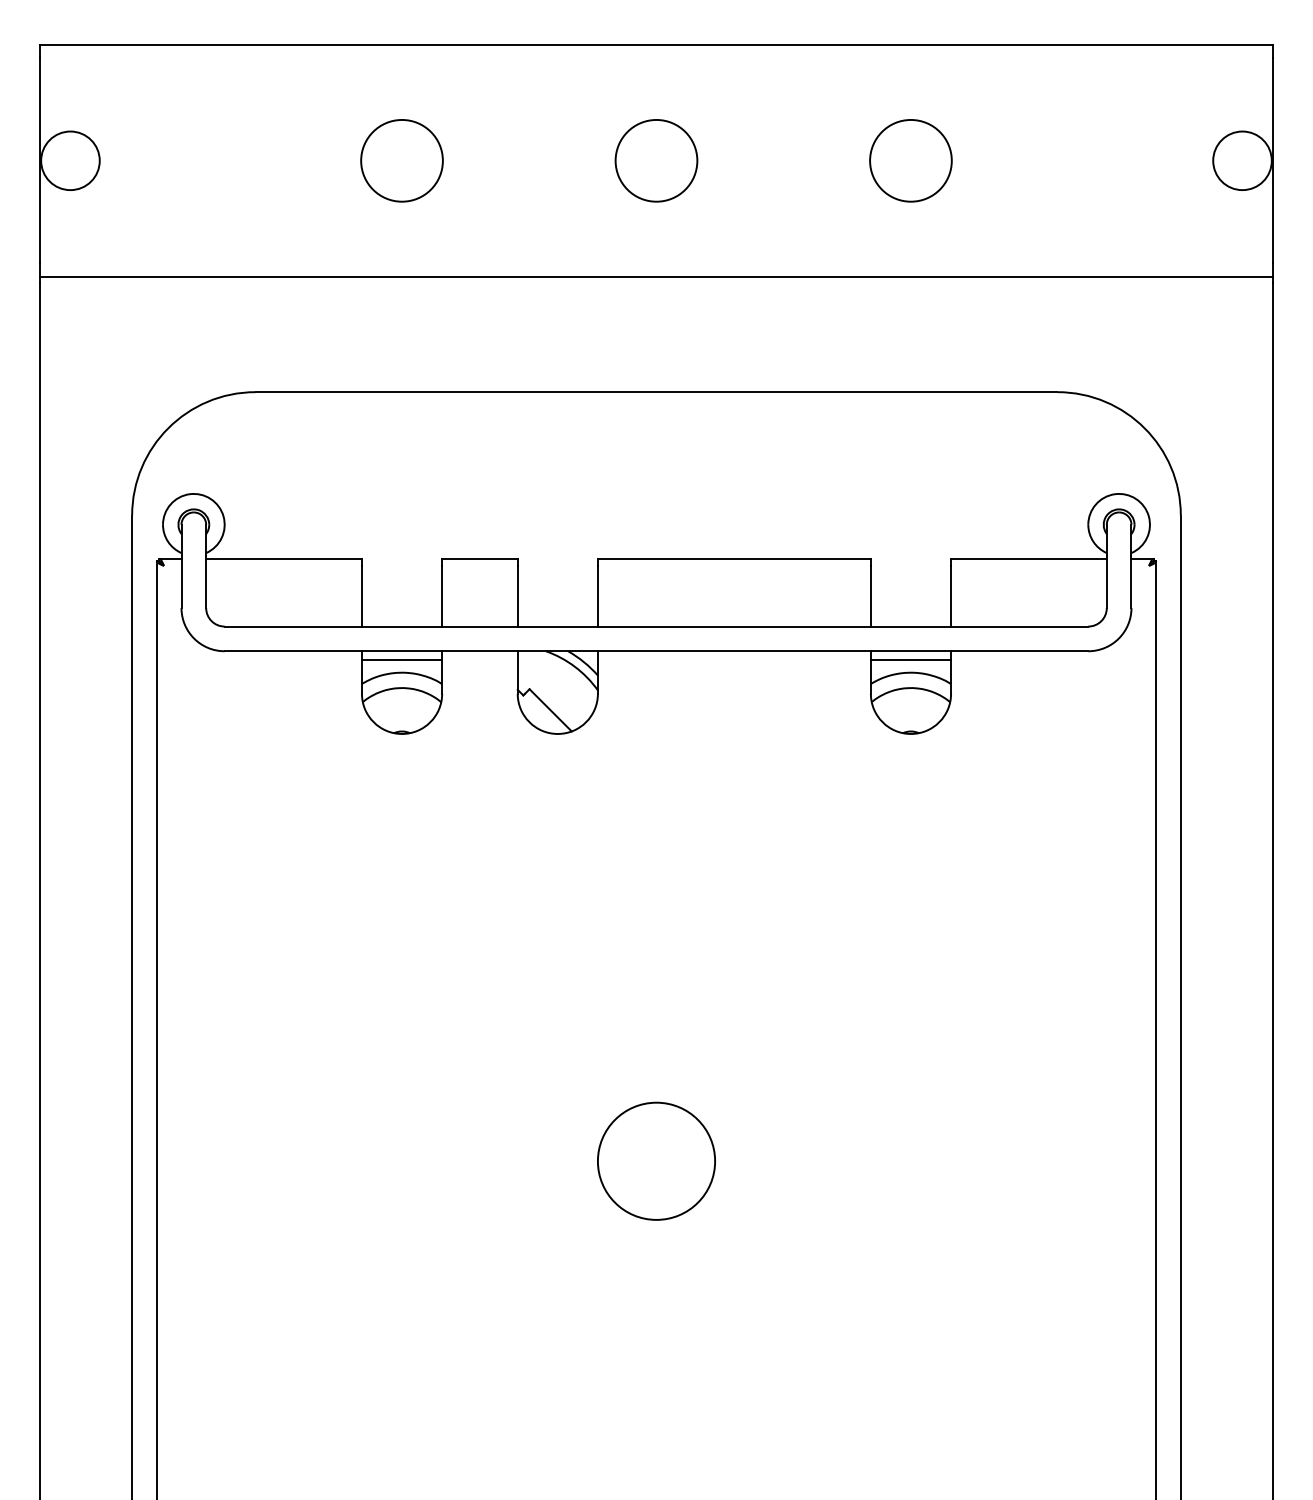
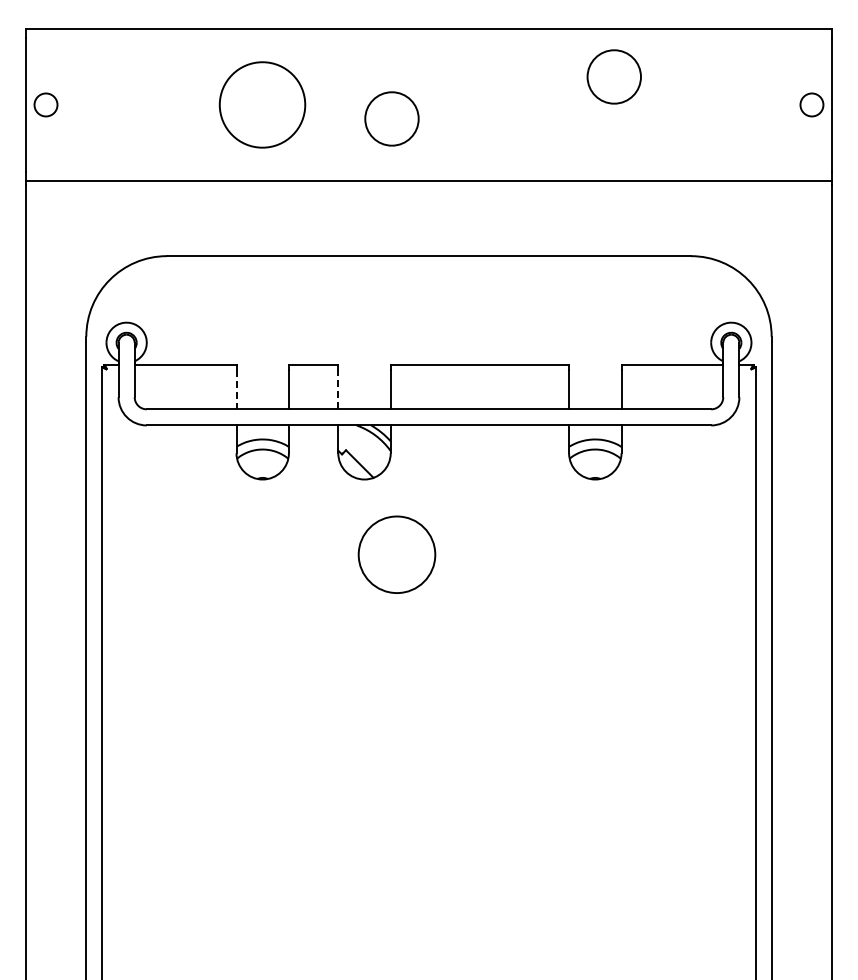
circle: (69, 160) -> (45, 104), size x0.6
circle: (401, 160) -> (262, 104), size x1.6
circle: (655, 160) -> (391, 118), moved
circle: (909, 160) -> (613, 76), moved
circle: (1241, 160) -> (811, 104), size x0.6
line: (361, 596) -> (236, 389), solid -> dashed
line: (518, 596) -> (338, 389), solid -> dashed
line: (401, 660) -> (262, 431), removed
line: (911, 660) -> (595, 431), removed
circle: (655, 1160) -> (396, 554), moved

